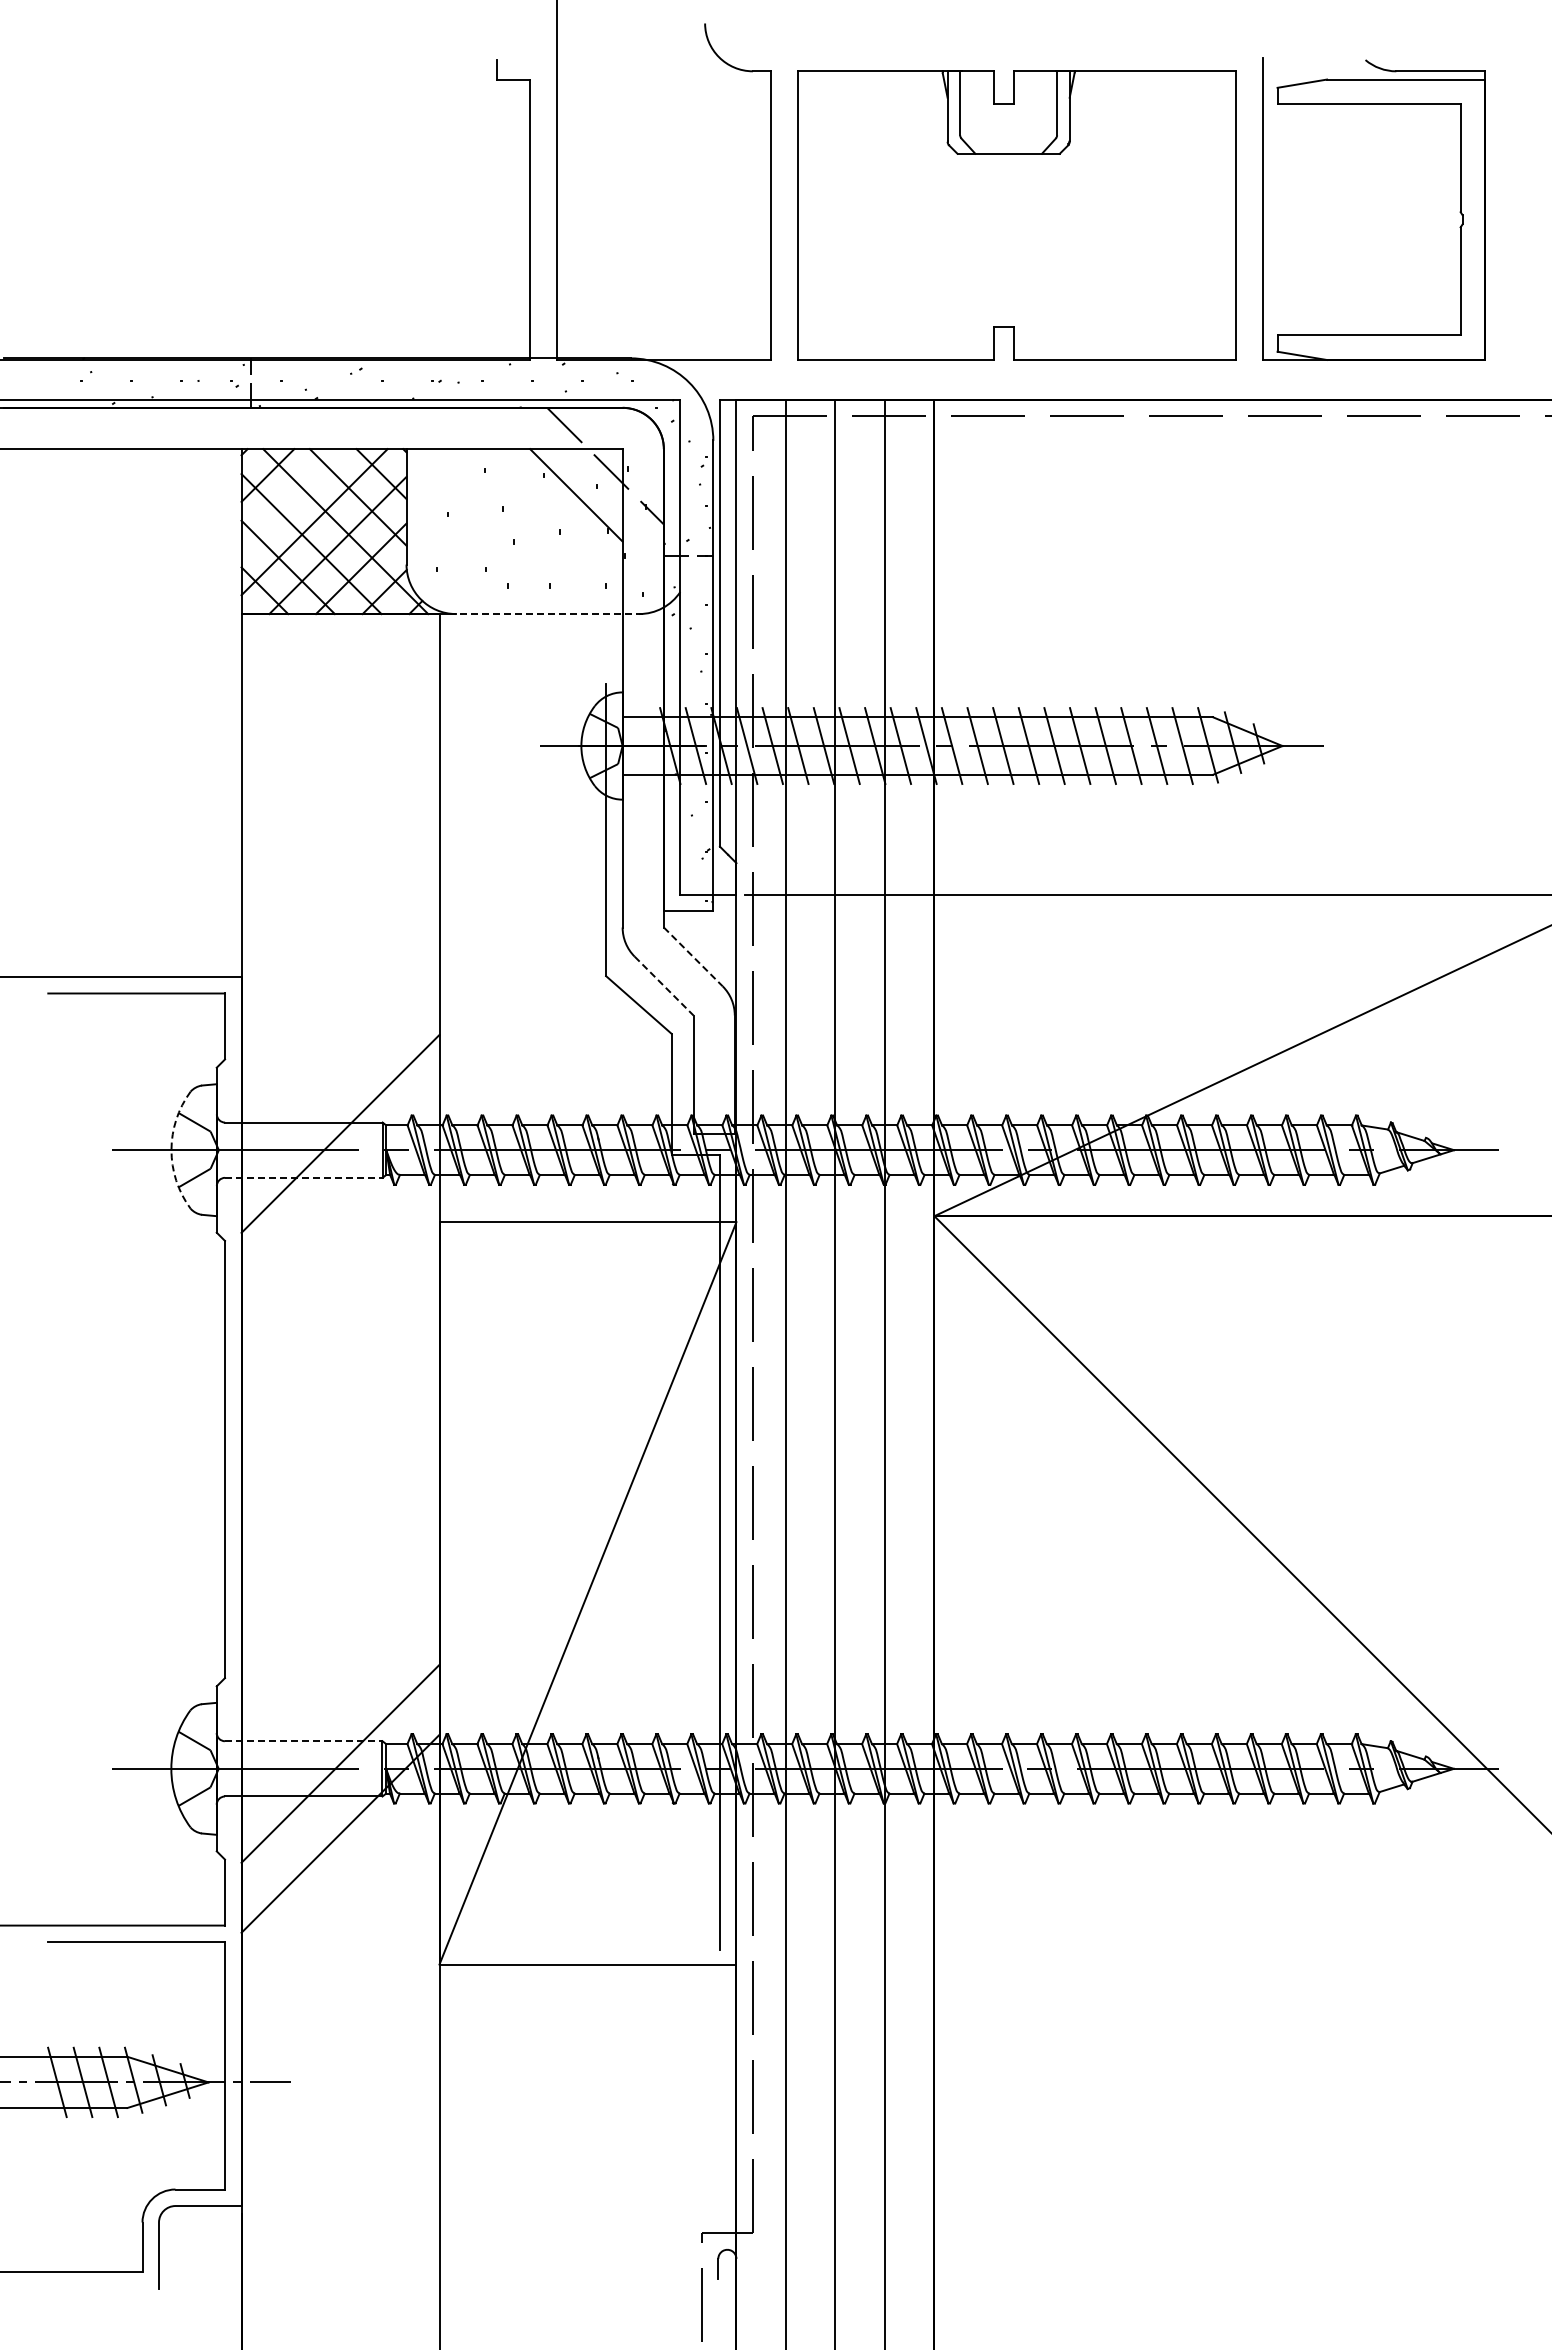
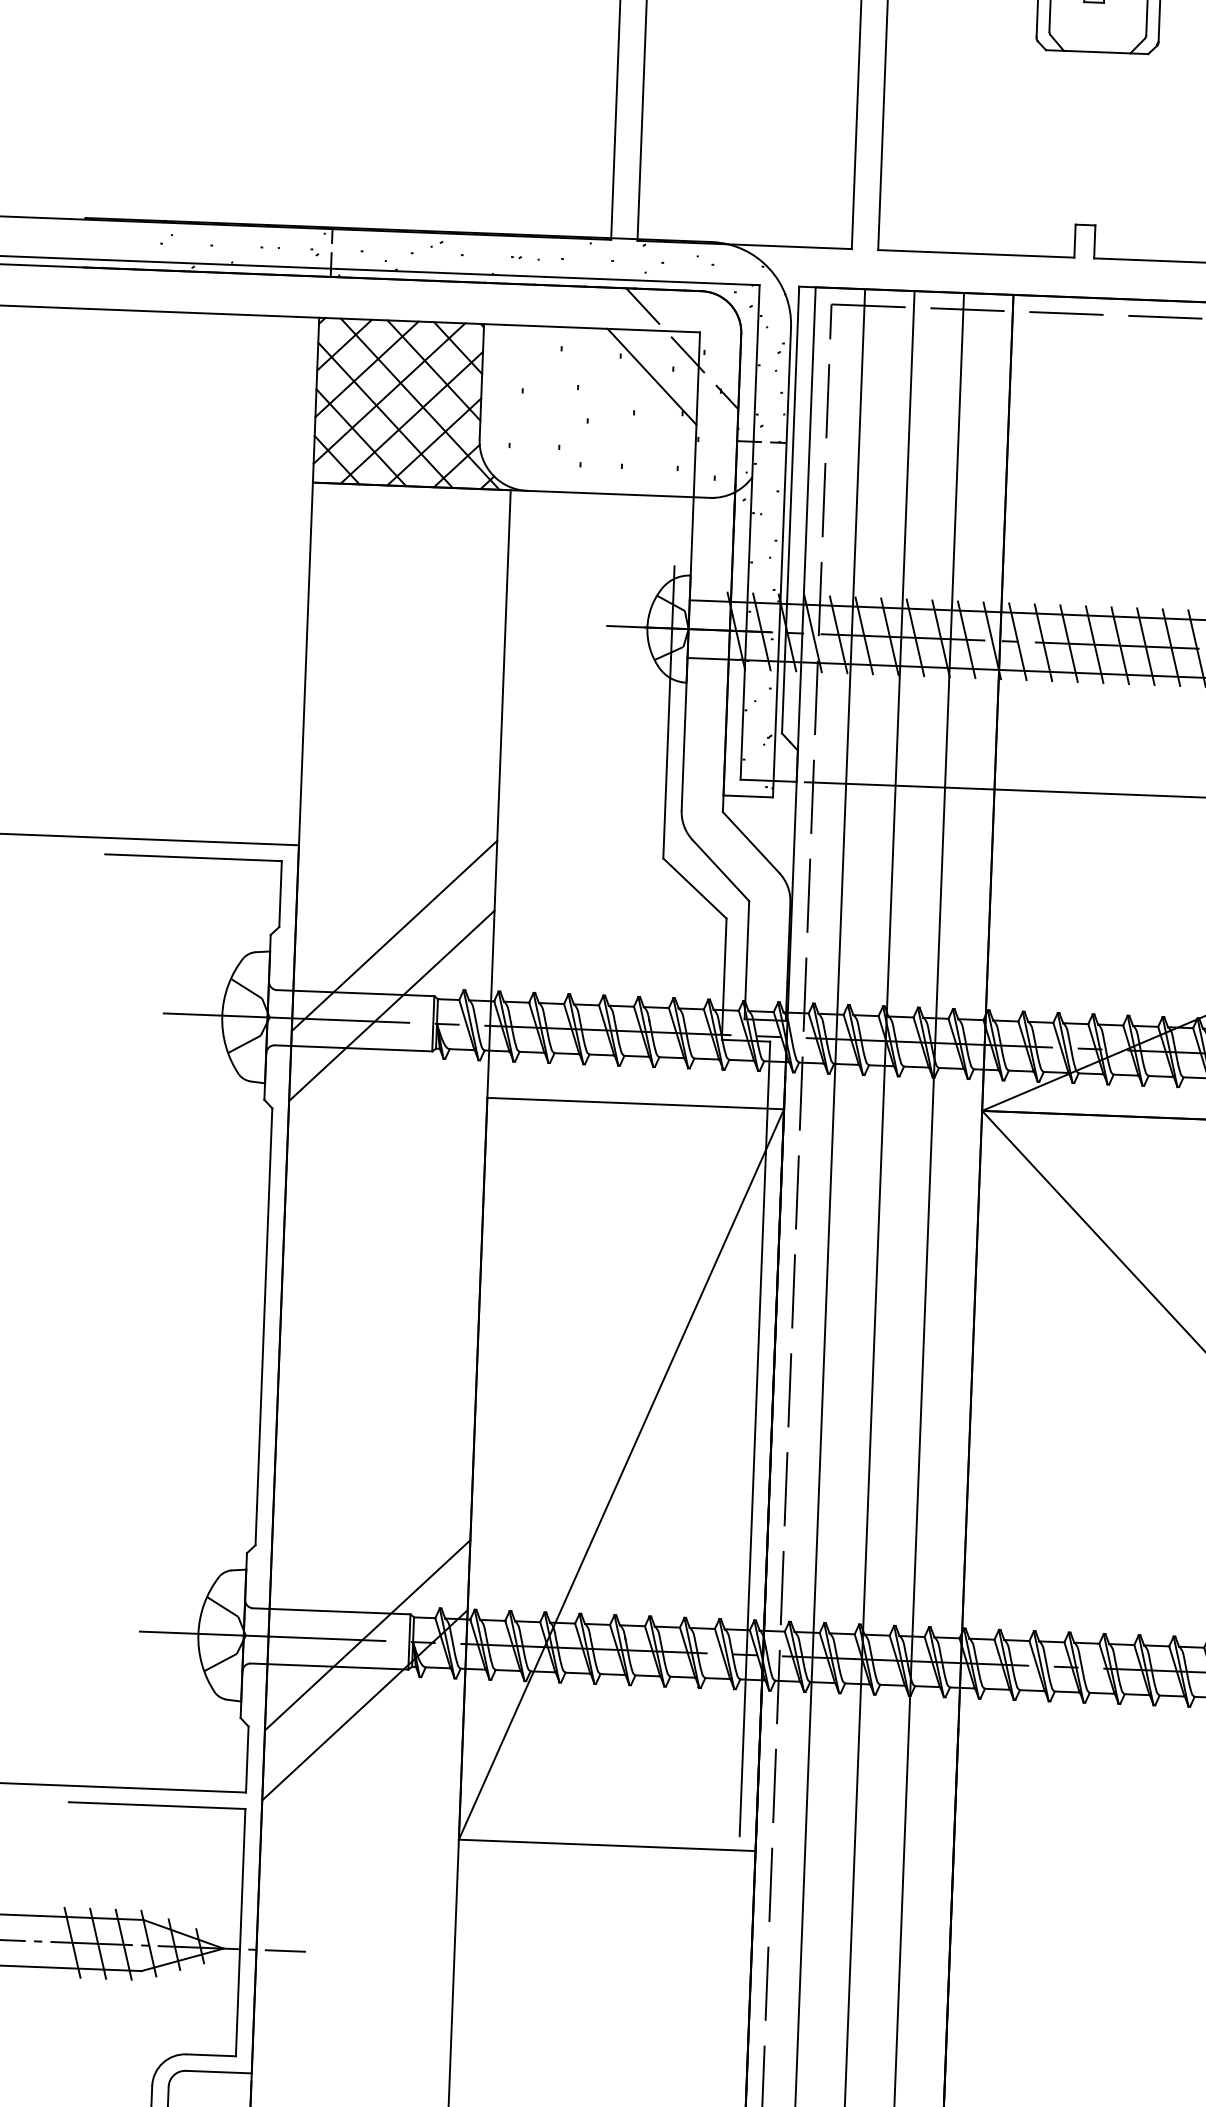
line: (291, 498) -> (367, 369), added
line: (549, 614) -> (620, 494), dashed -> solid
line: (693, 956) -> (751, 842), dashed -> solid
line: (664, 986) -> (721, 871), dashed -> solid
line: (340, 1063) -> (394, 935), added
arc: (171, 1150) -> (222, 1015), dashed -> solid
line: (303, 1177) -> (353, 1048), dashed -> solid
line: (303, 1741) -> (331, 1611), dashed -> solid

